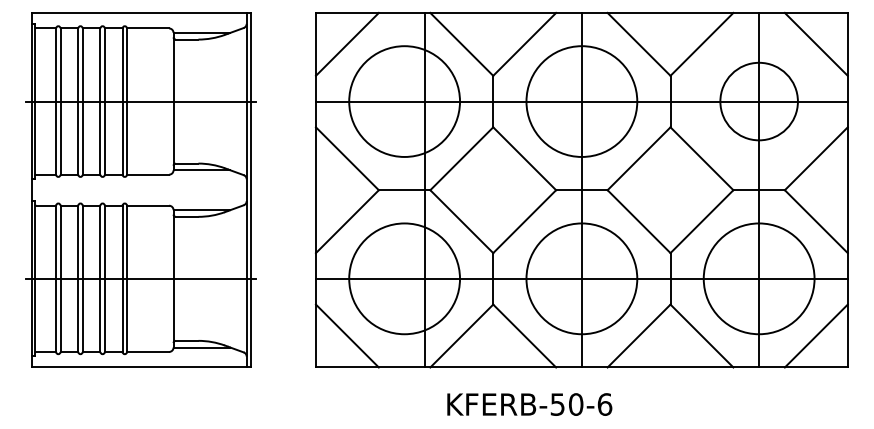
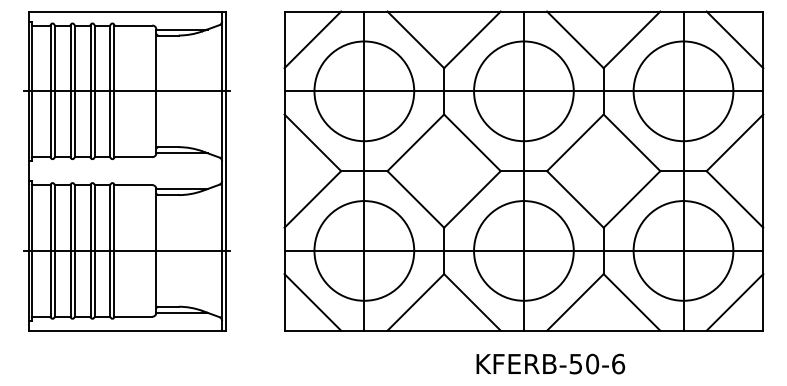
circle: (758, 101) -> (682, 91), size x1.43
line: (424, 189) -> (364, 170), moved
text: (529, 404) -> (550, 364), moved

